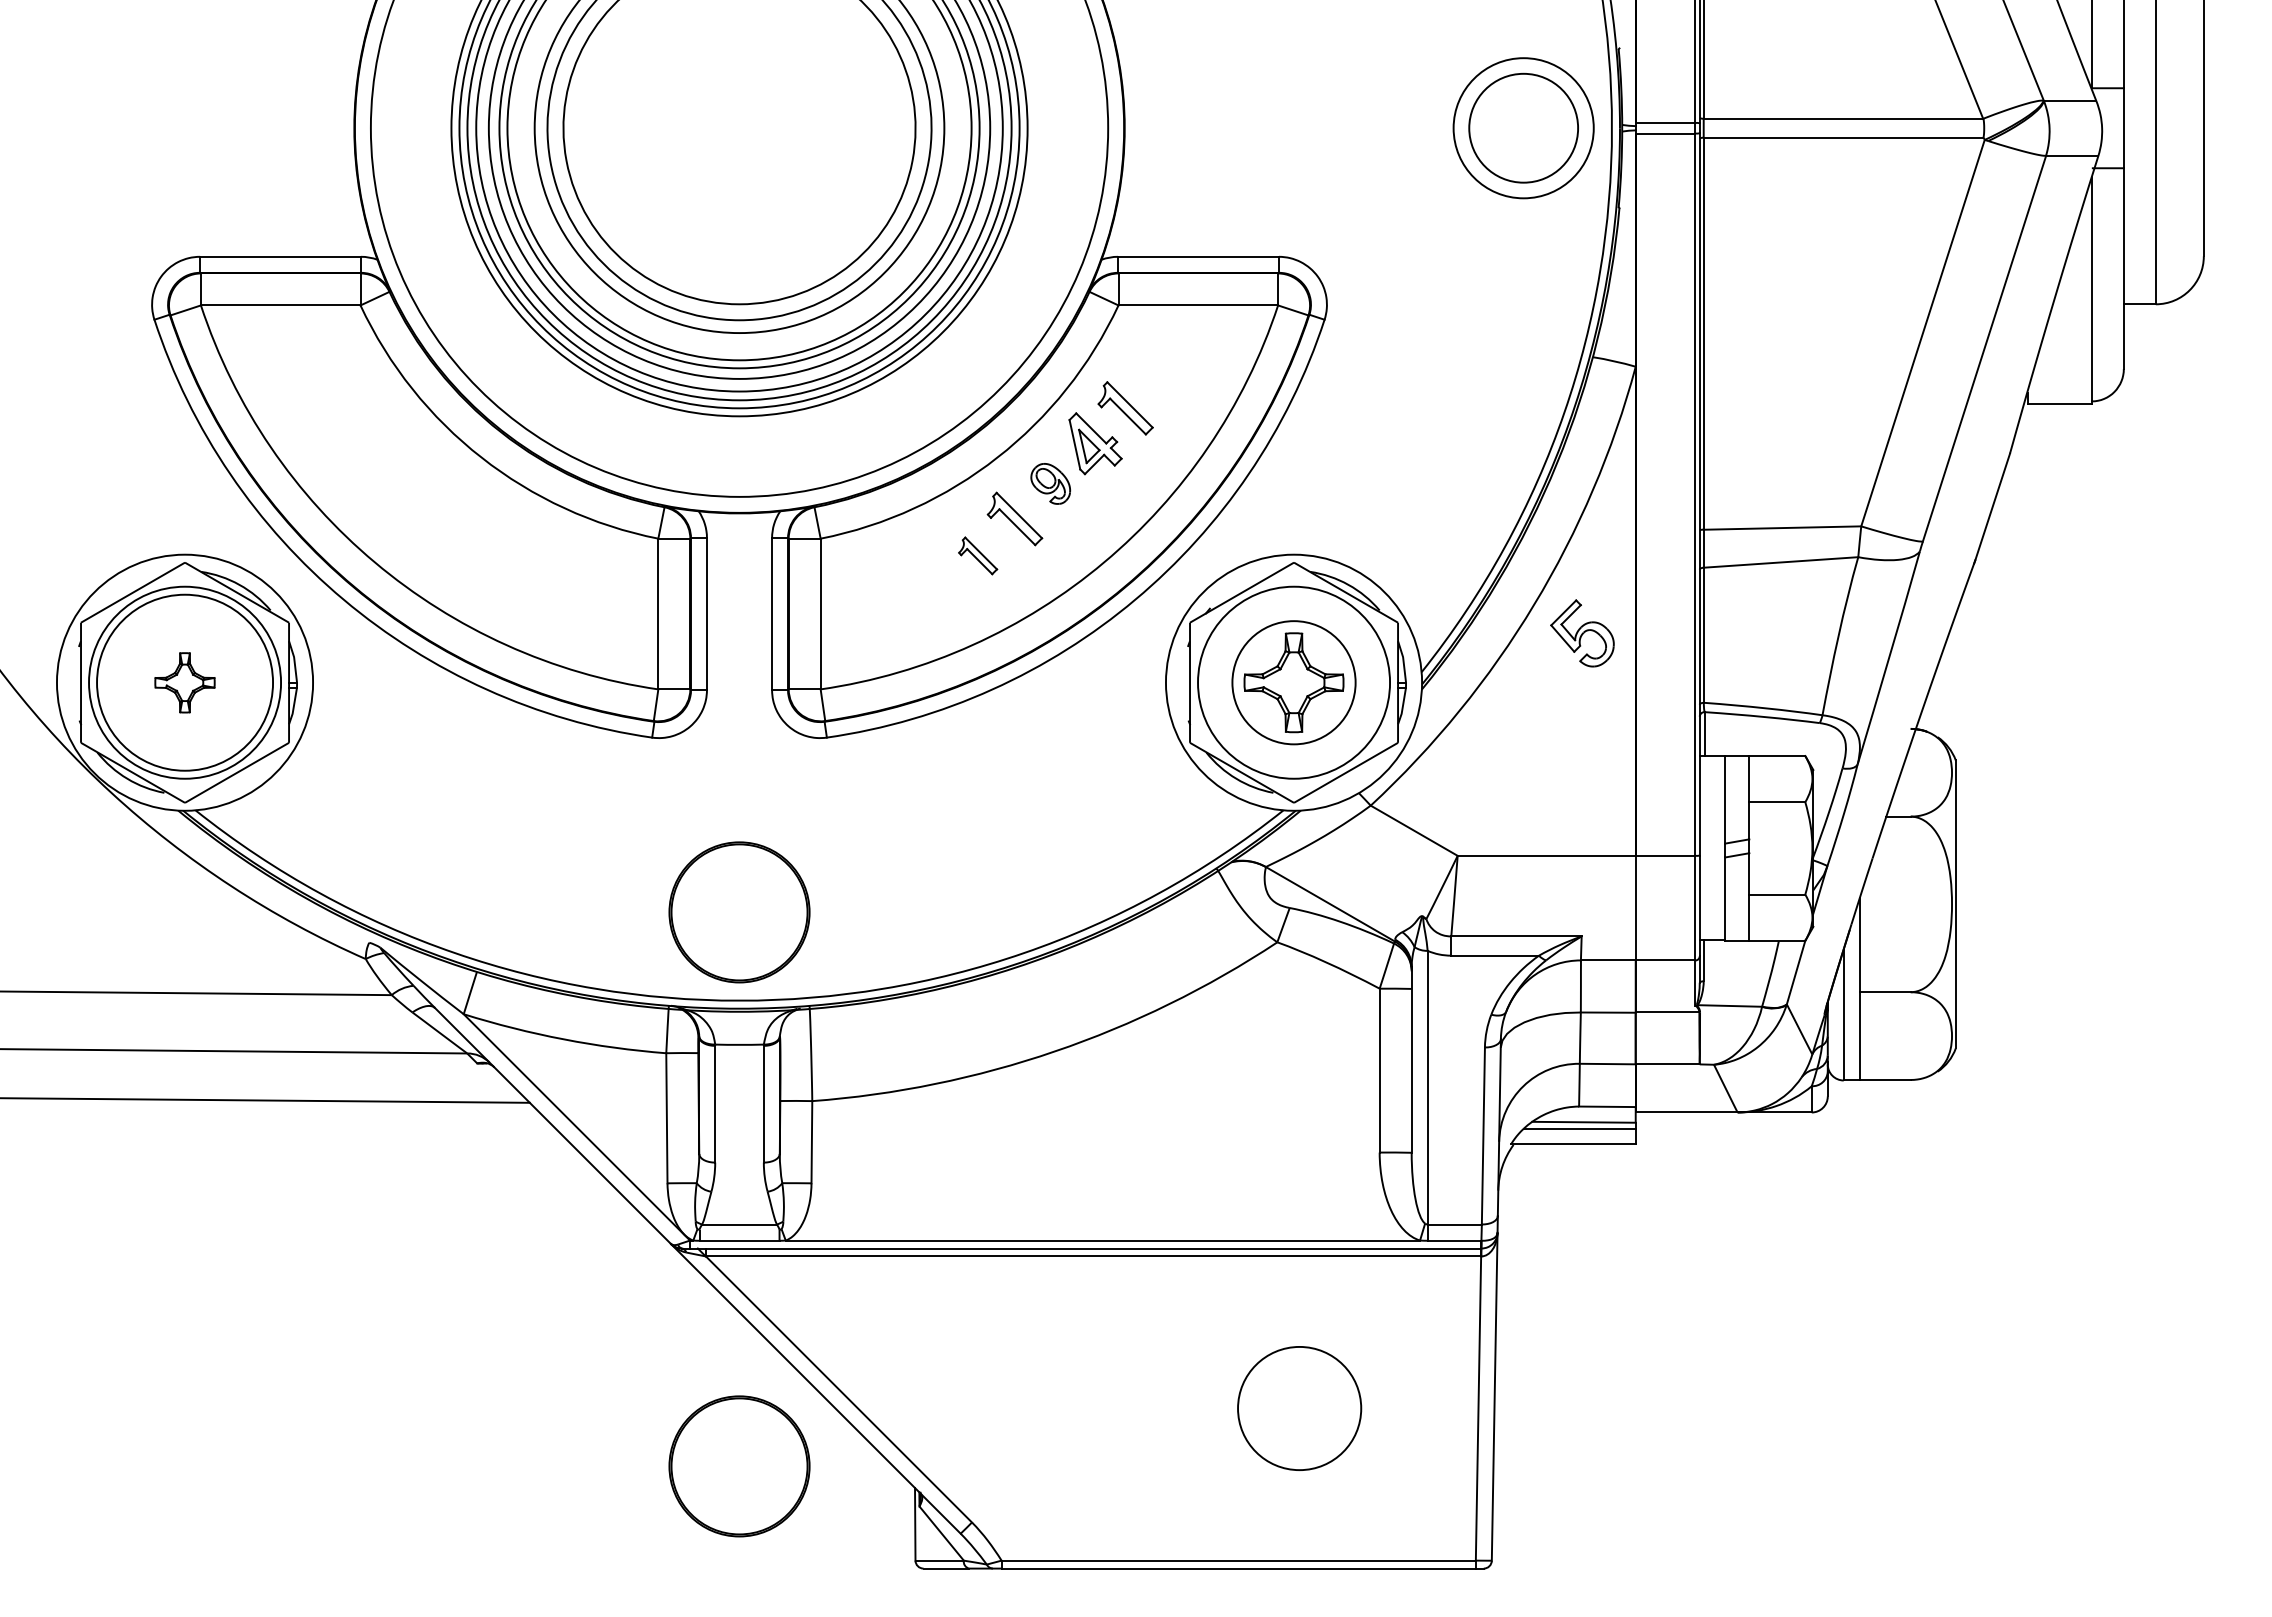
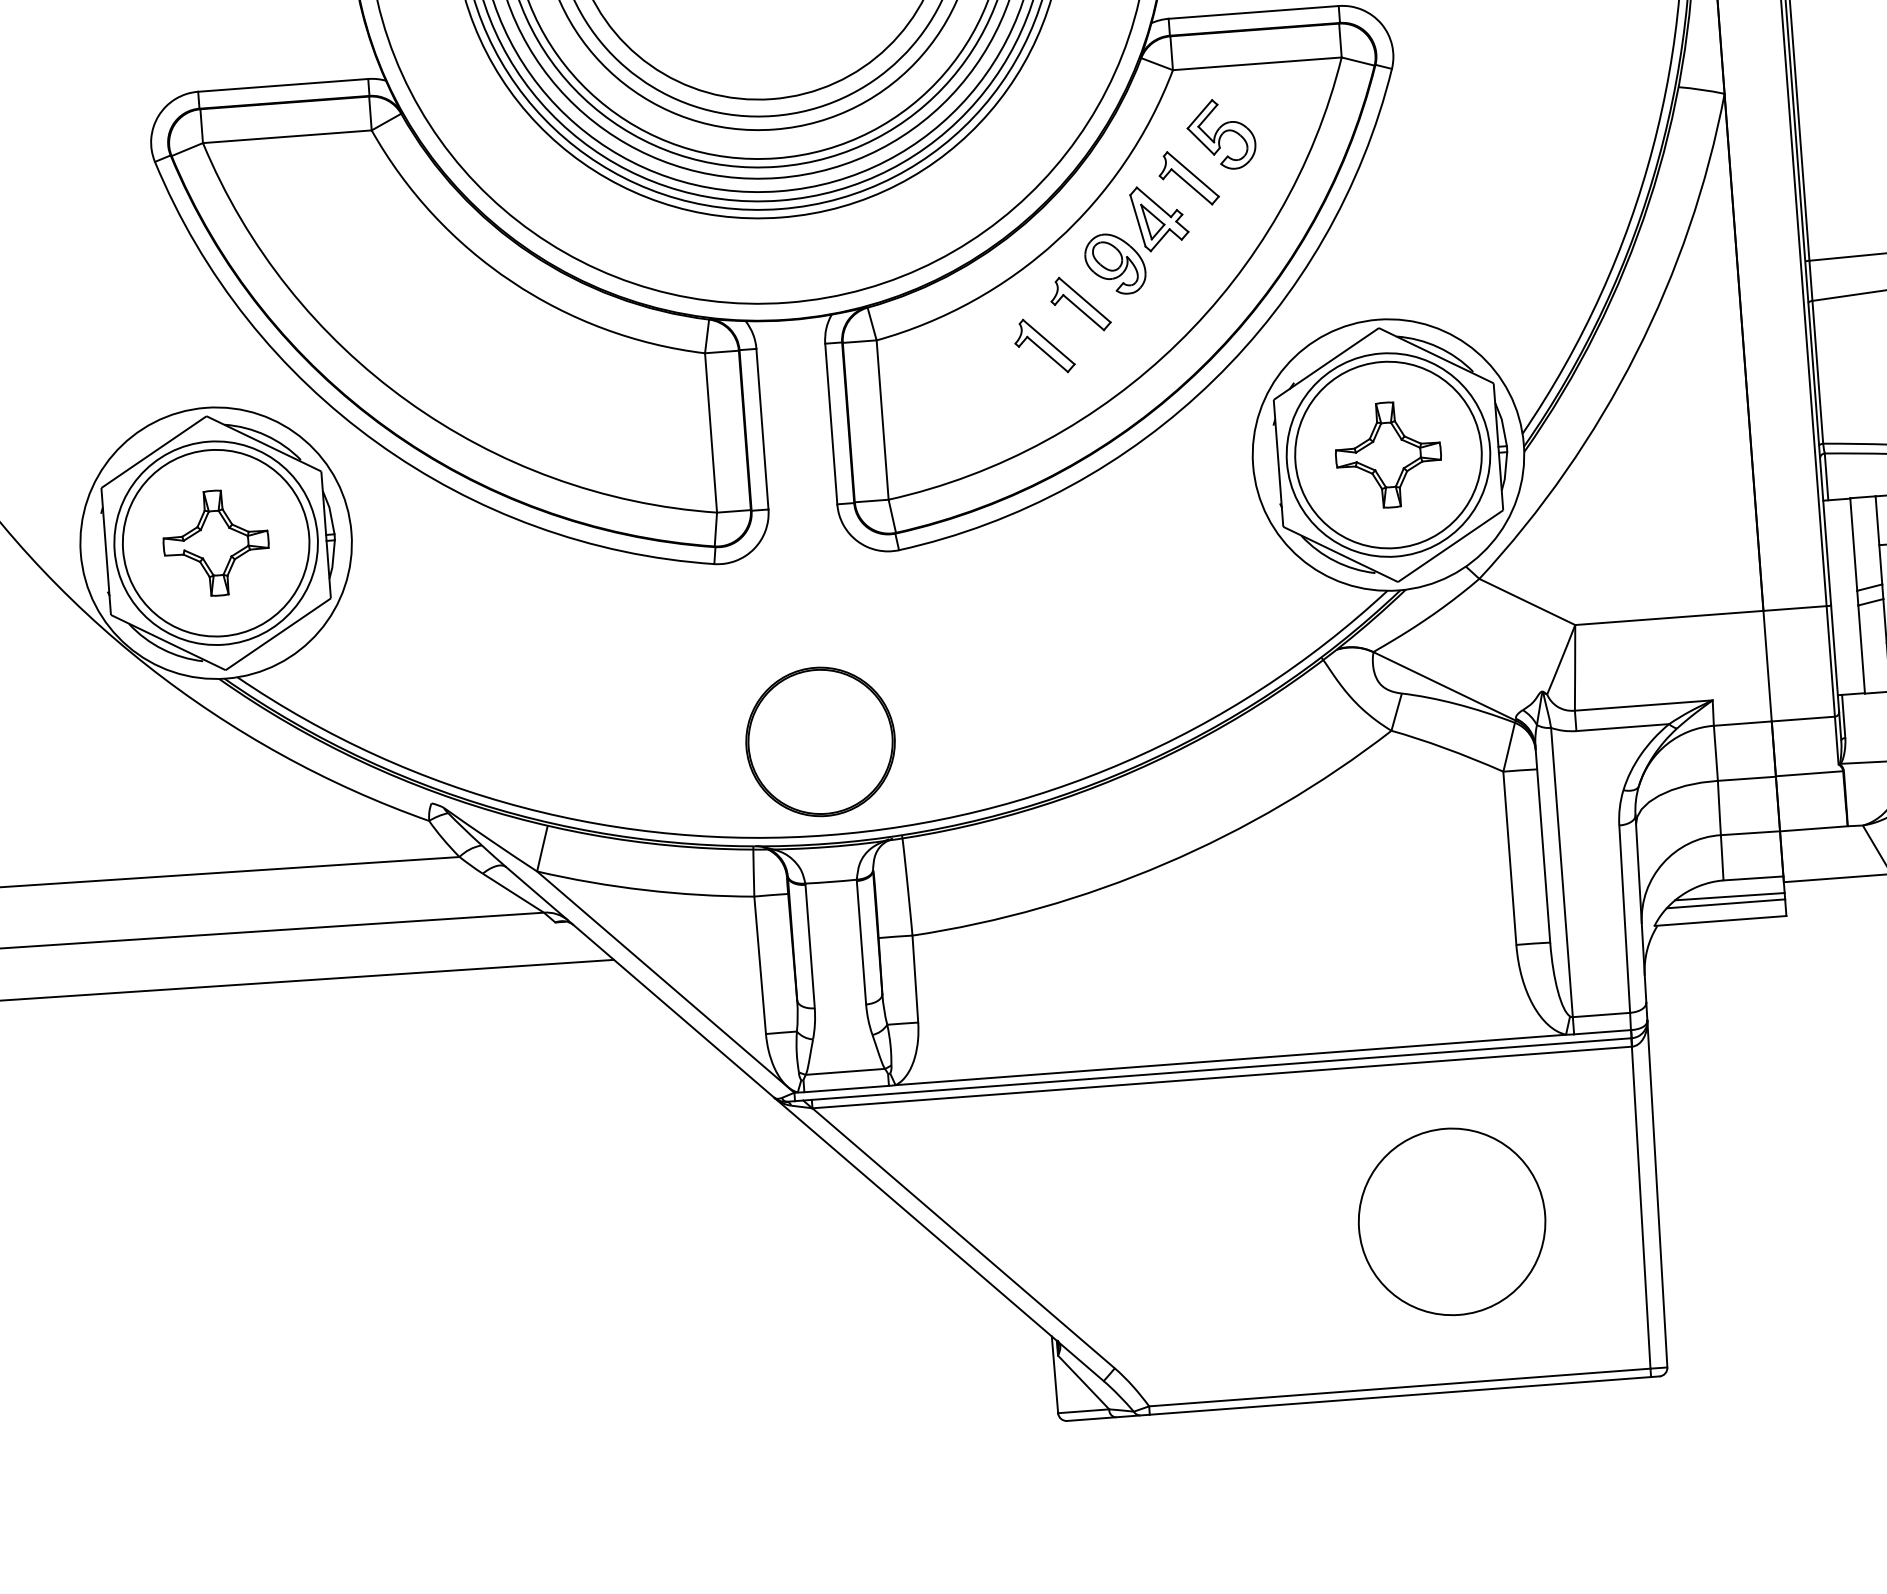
part: (1050, 483) -> (1115, 263), size x1.43
part: (977, 555) -> (1043, 345), size x1.43
part: (1582, 633) -> (1221, 134), moved
part: (184, 682) -> (215, 543), size x1.67
circle: (1294, 682) -> (1388, 454), size x1.43
circle: (1299, 1408) -> (1451, 1221), size x1.43
part: (739, 1466) -> (864, 1327), removed

